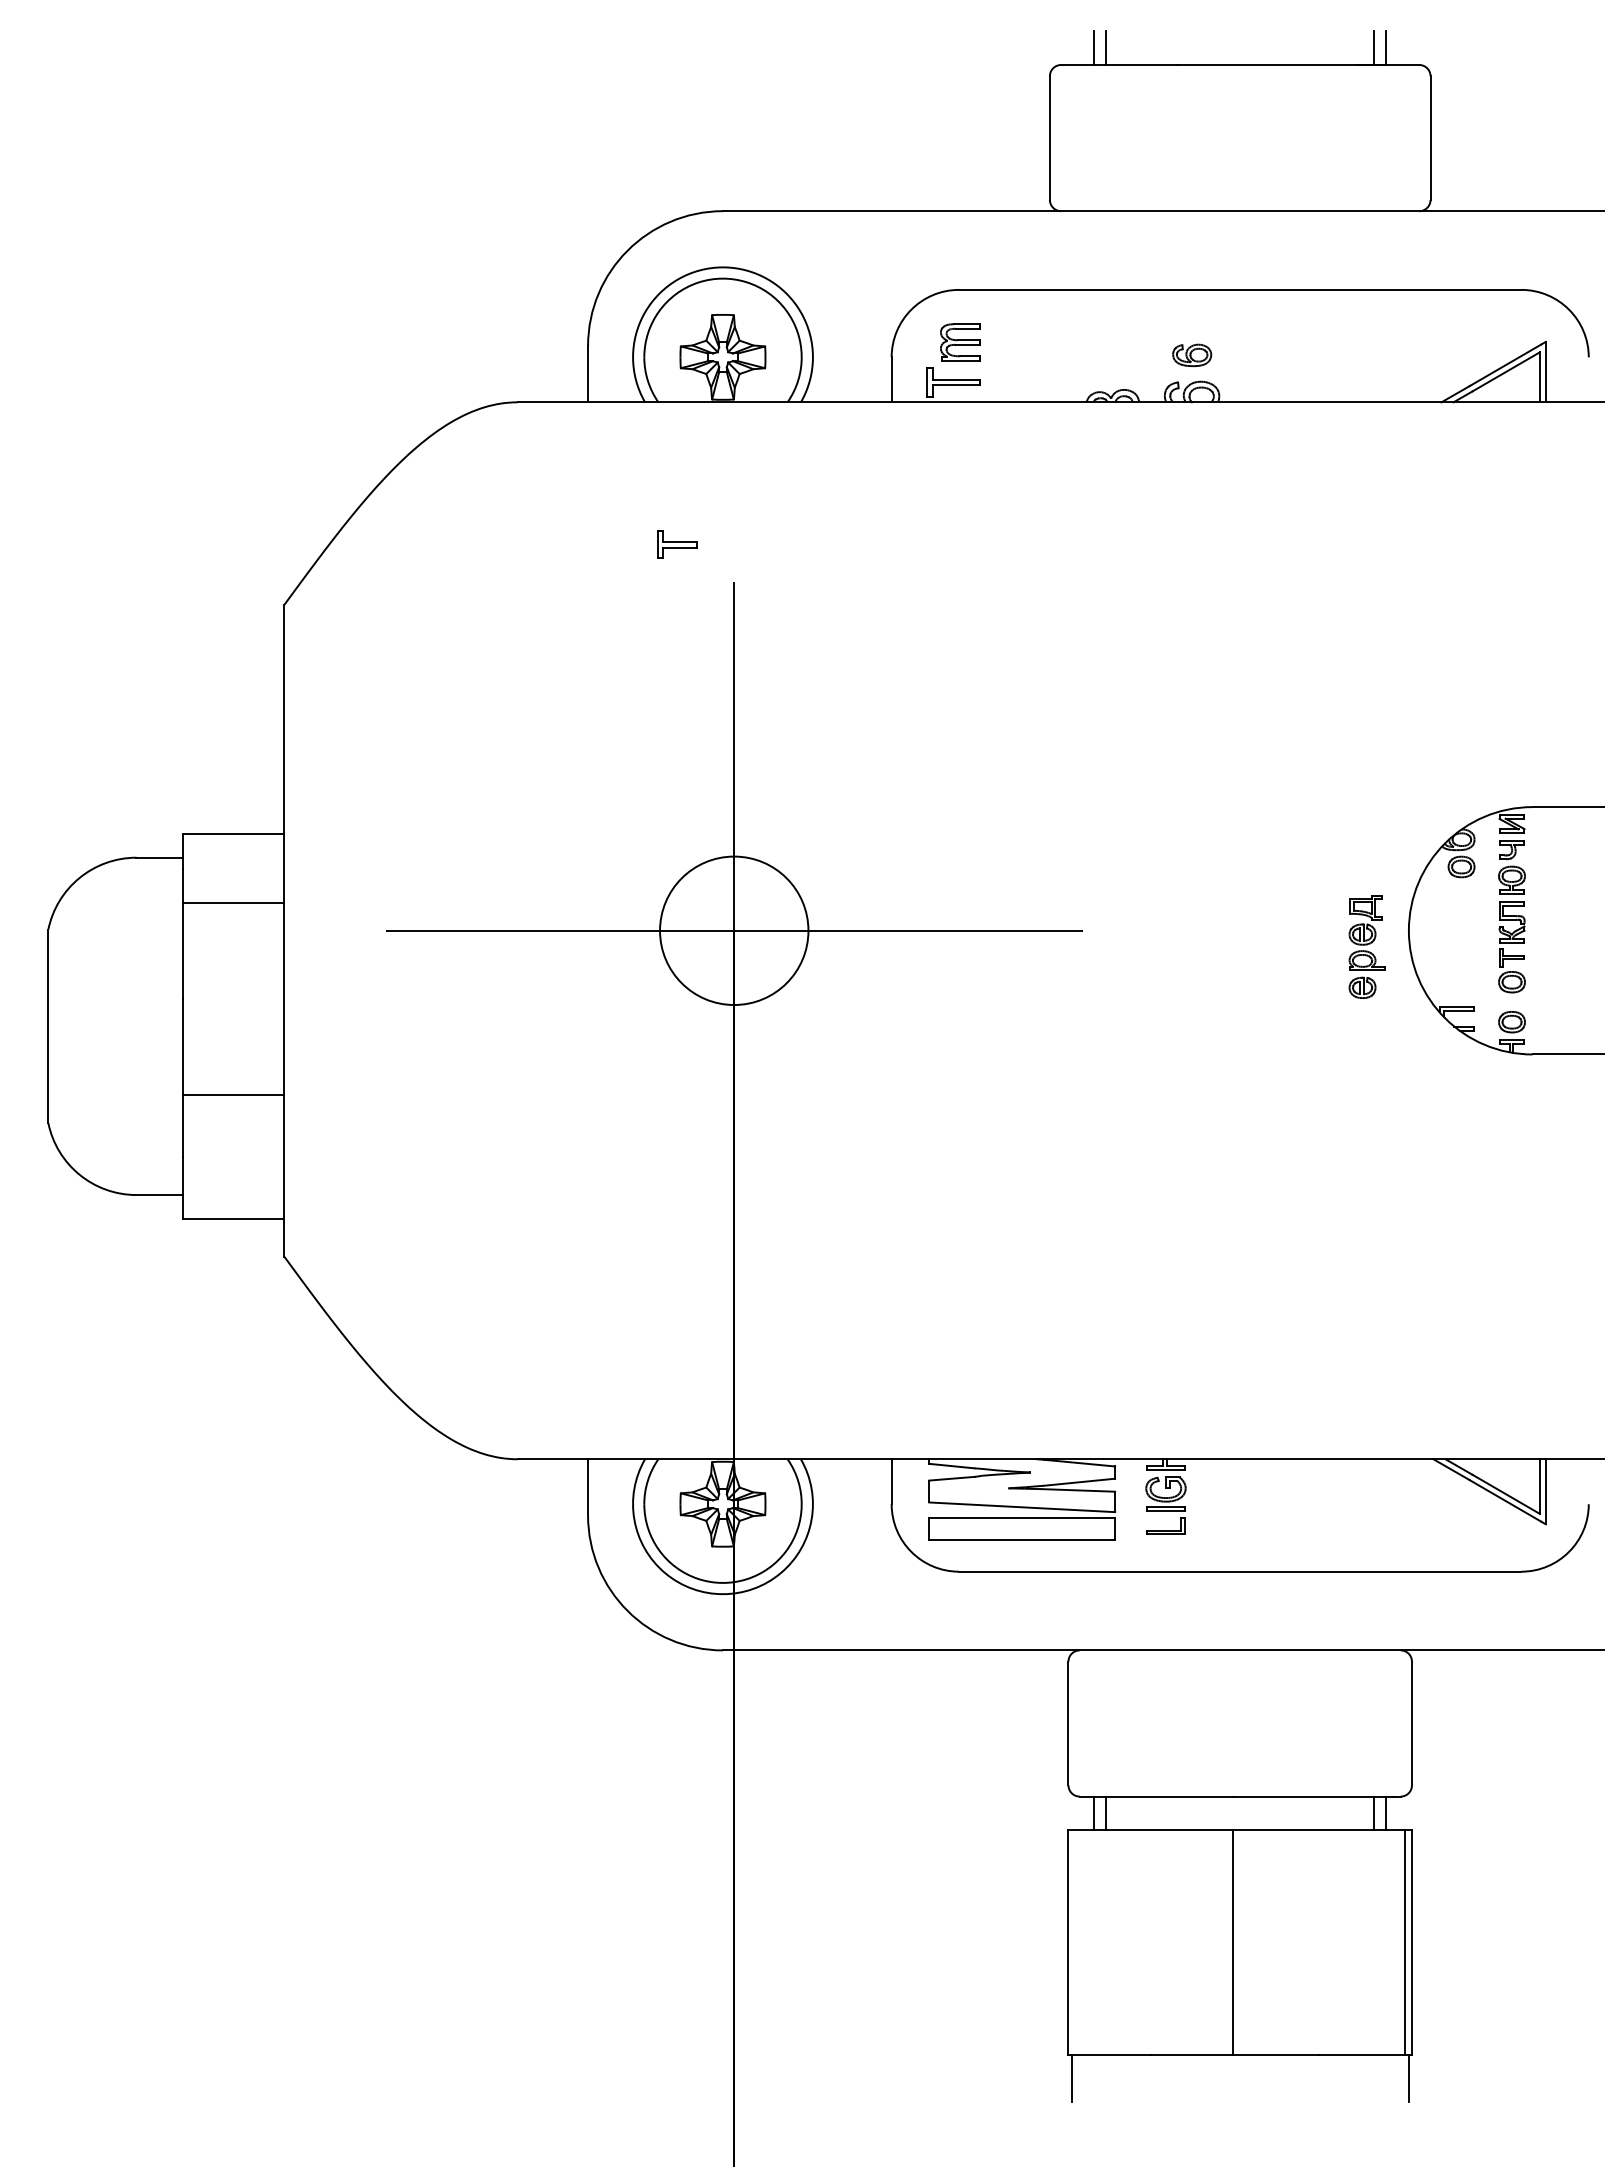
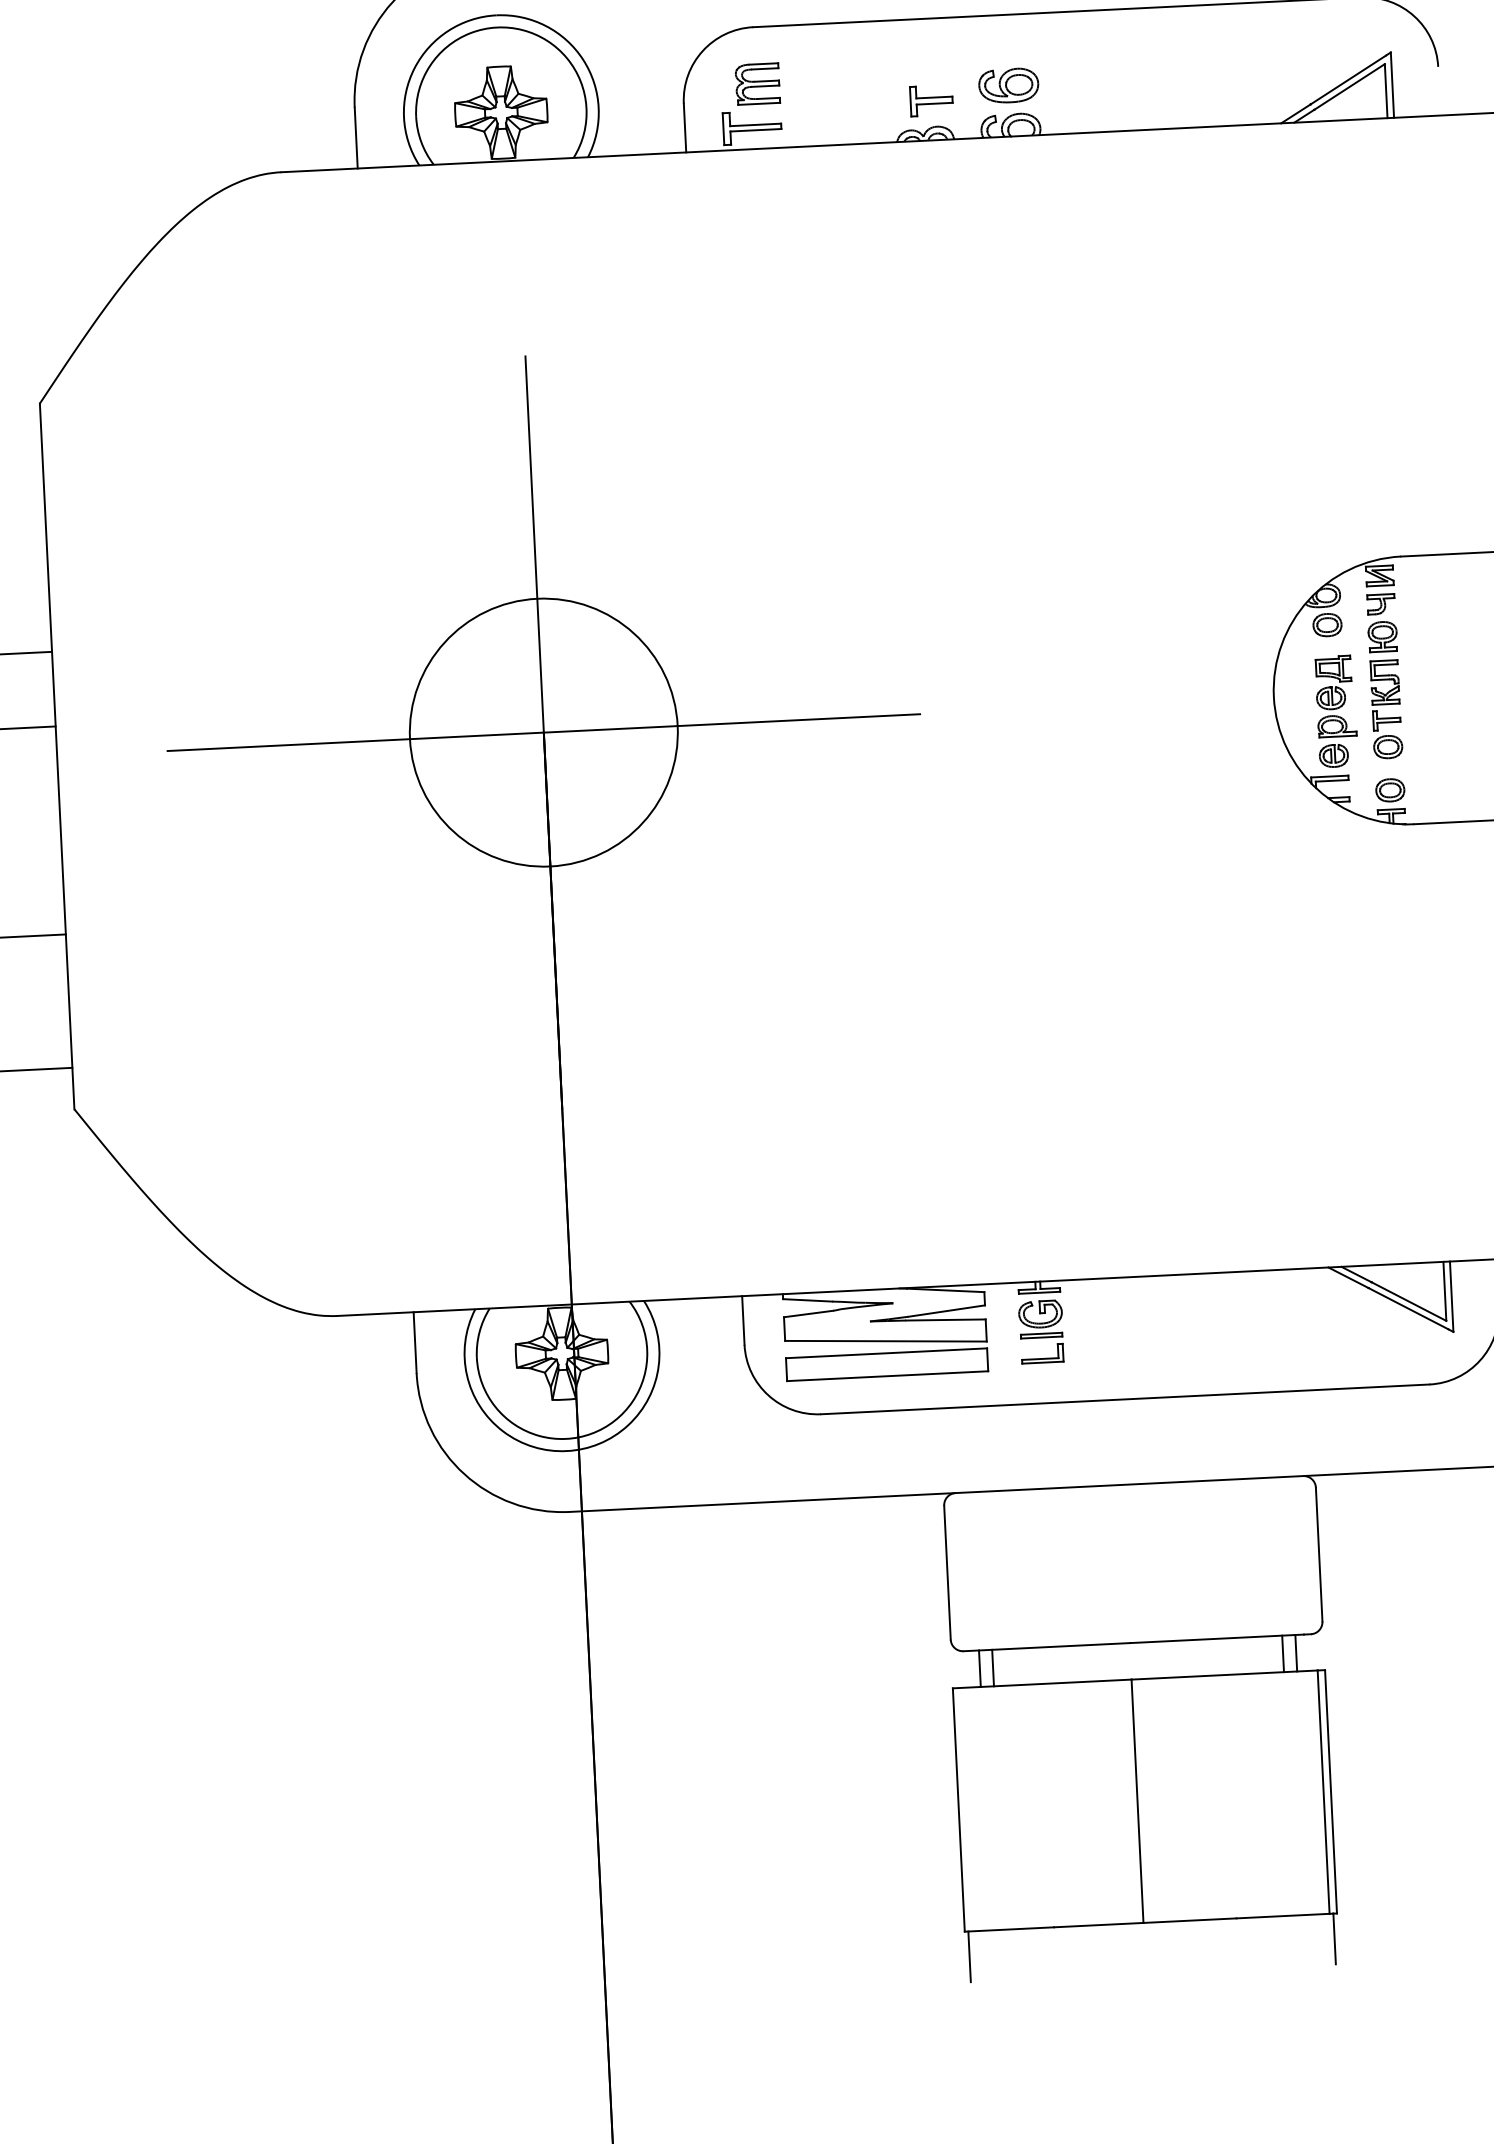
part: (1192, 355) -> (1009, 85), size x1.43
part: (677, 544) -> (931, 100), moved
circle: (733, 930) -> (543, 732), size x1.67
part: (1366, 946) -> (1335, 710), moved

